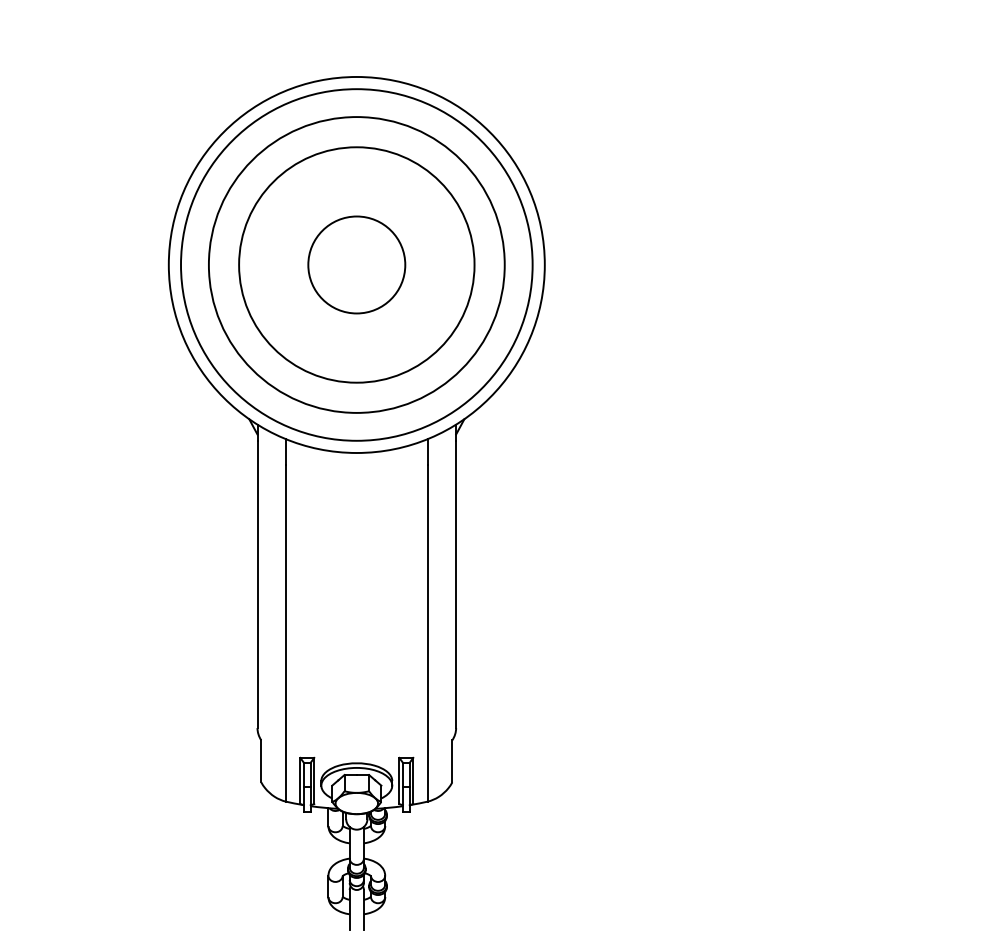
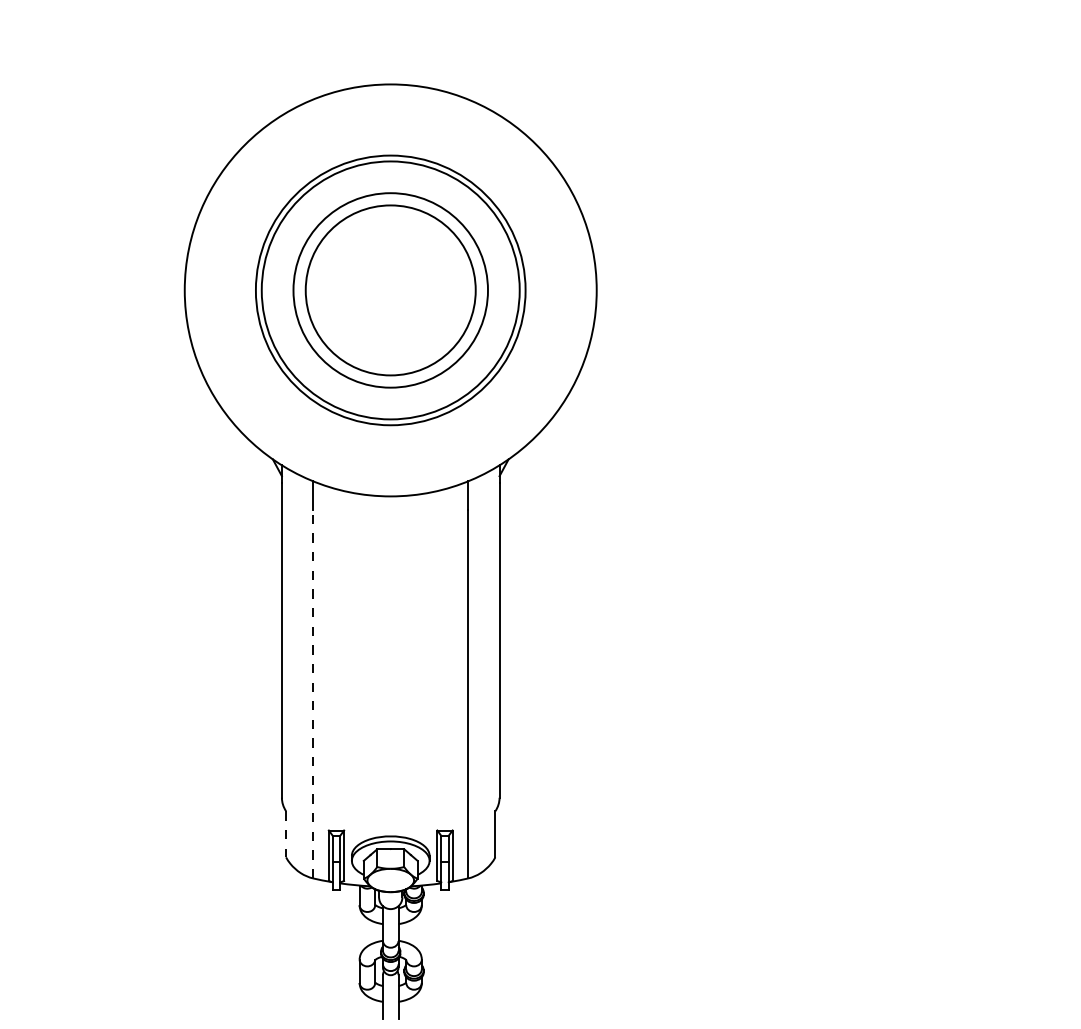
circle: (356, 265) -> (390, 290), size x0.6
circle: (356, 265) -> (390, 290), size x0.7
circle: (356, 265) -> (390, 290), size x1.6
line: (286, 632) -> (313, 693), solid -> dashed
line: (261, 761) -> (286, 834), solid -> dashed

